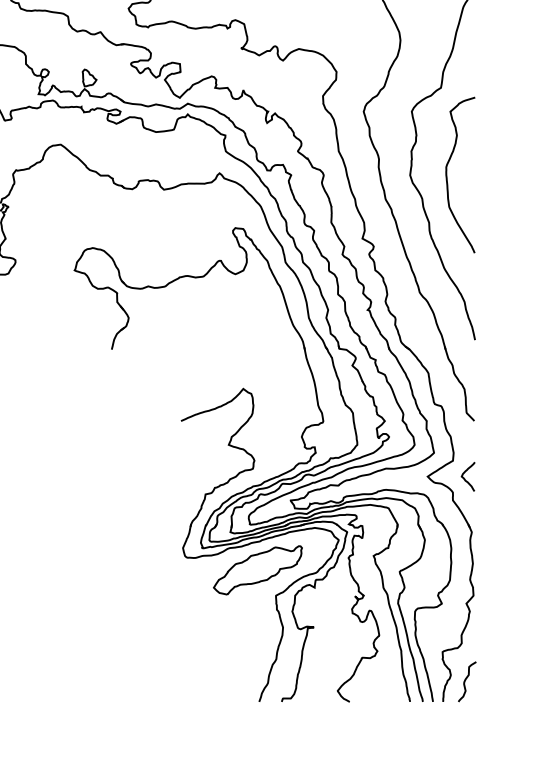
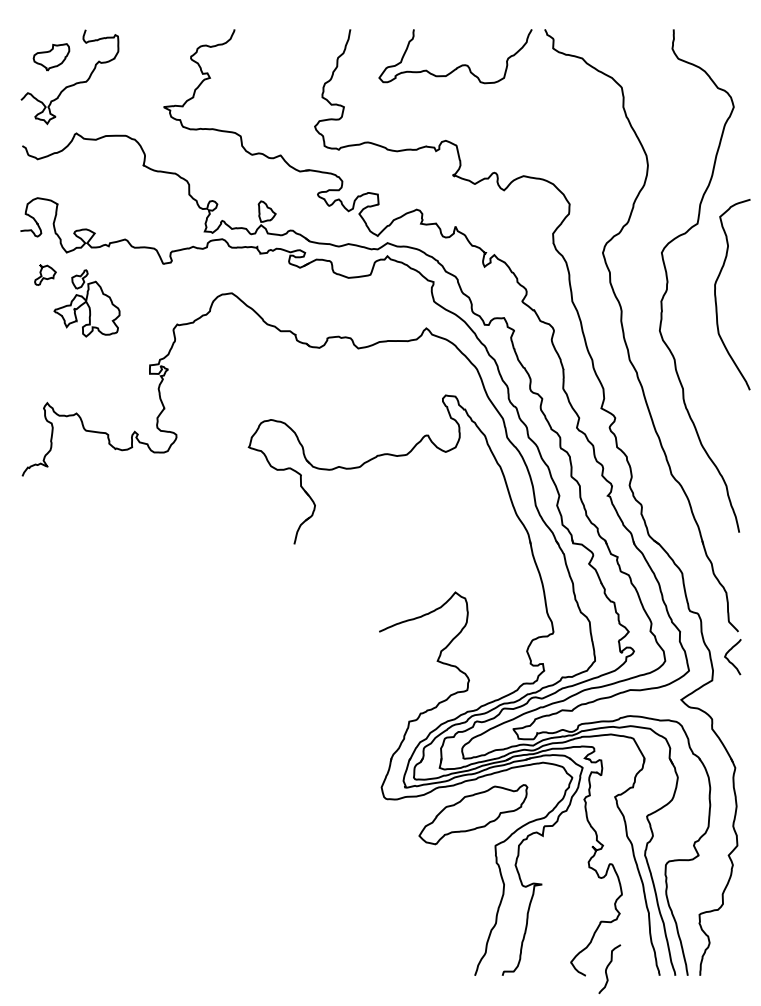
curve: (447, 175) -> (716, 295), moved
curve: (464, 477) -> (728, 658), moved
curve: (466, 680) -> (608, 967), moved

